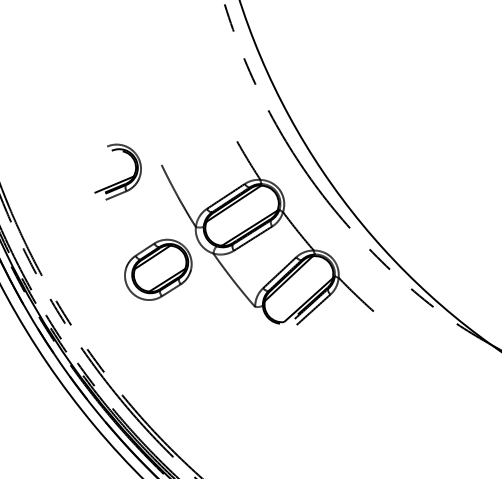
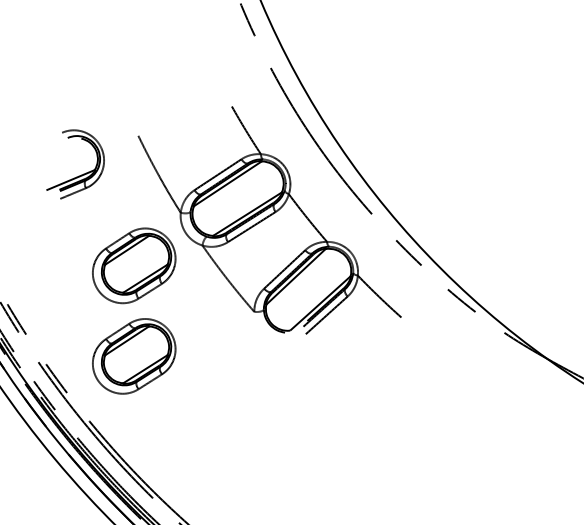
part: (121, 180) -> (79, 174), moved
part: (158, 342) -> (134, 355), added

